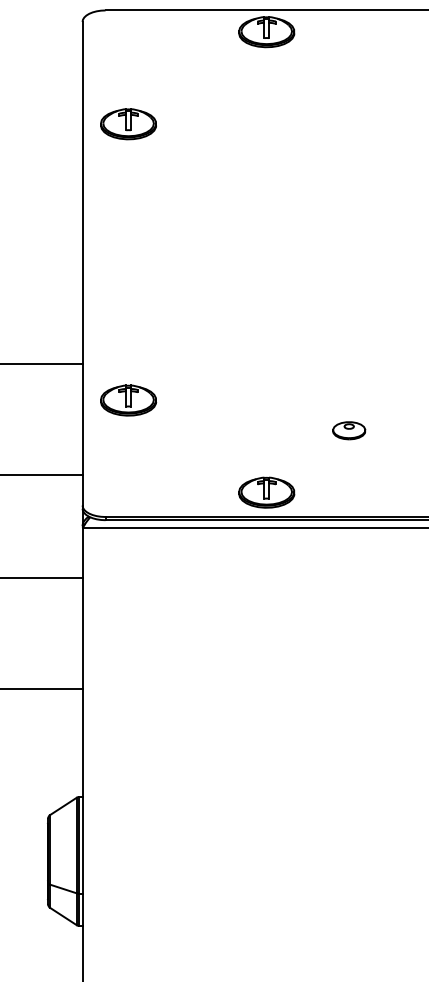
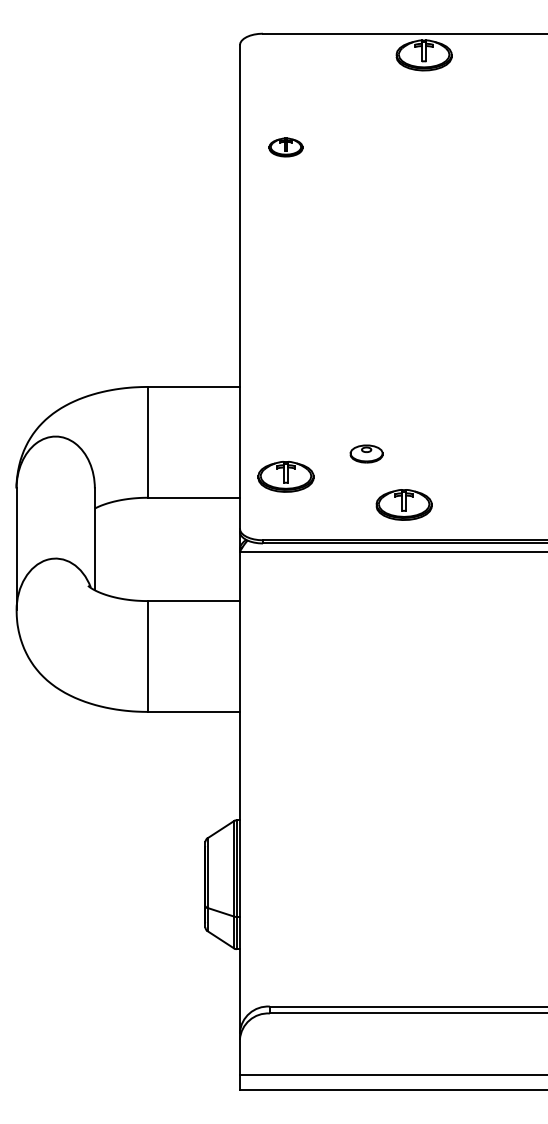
part: (128, 124) -> (285, 147), size x0.6
part: (128, 400) -> (285, 476), moved
part: (349, 430) -> (366, 453), moved
part: (266, 492) -> (403, 504), moved

